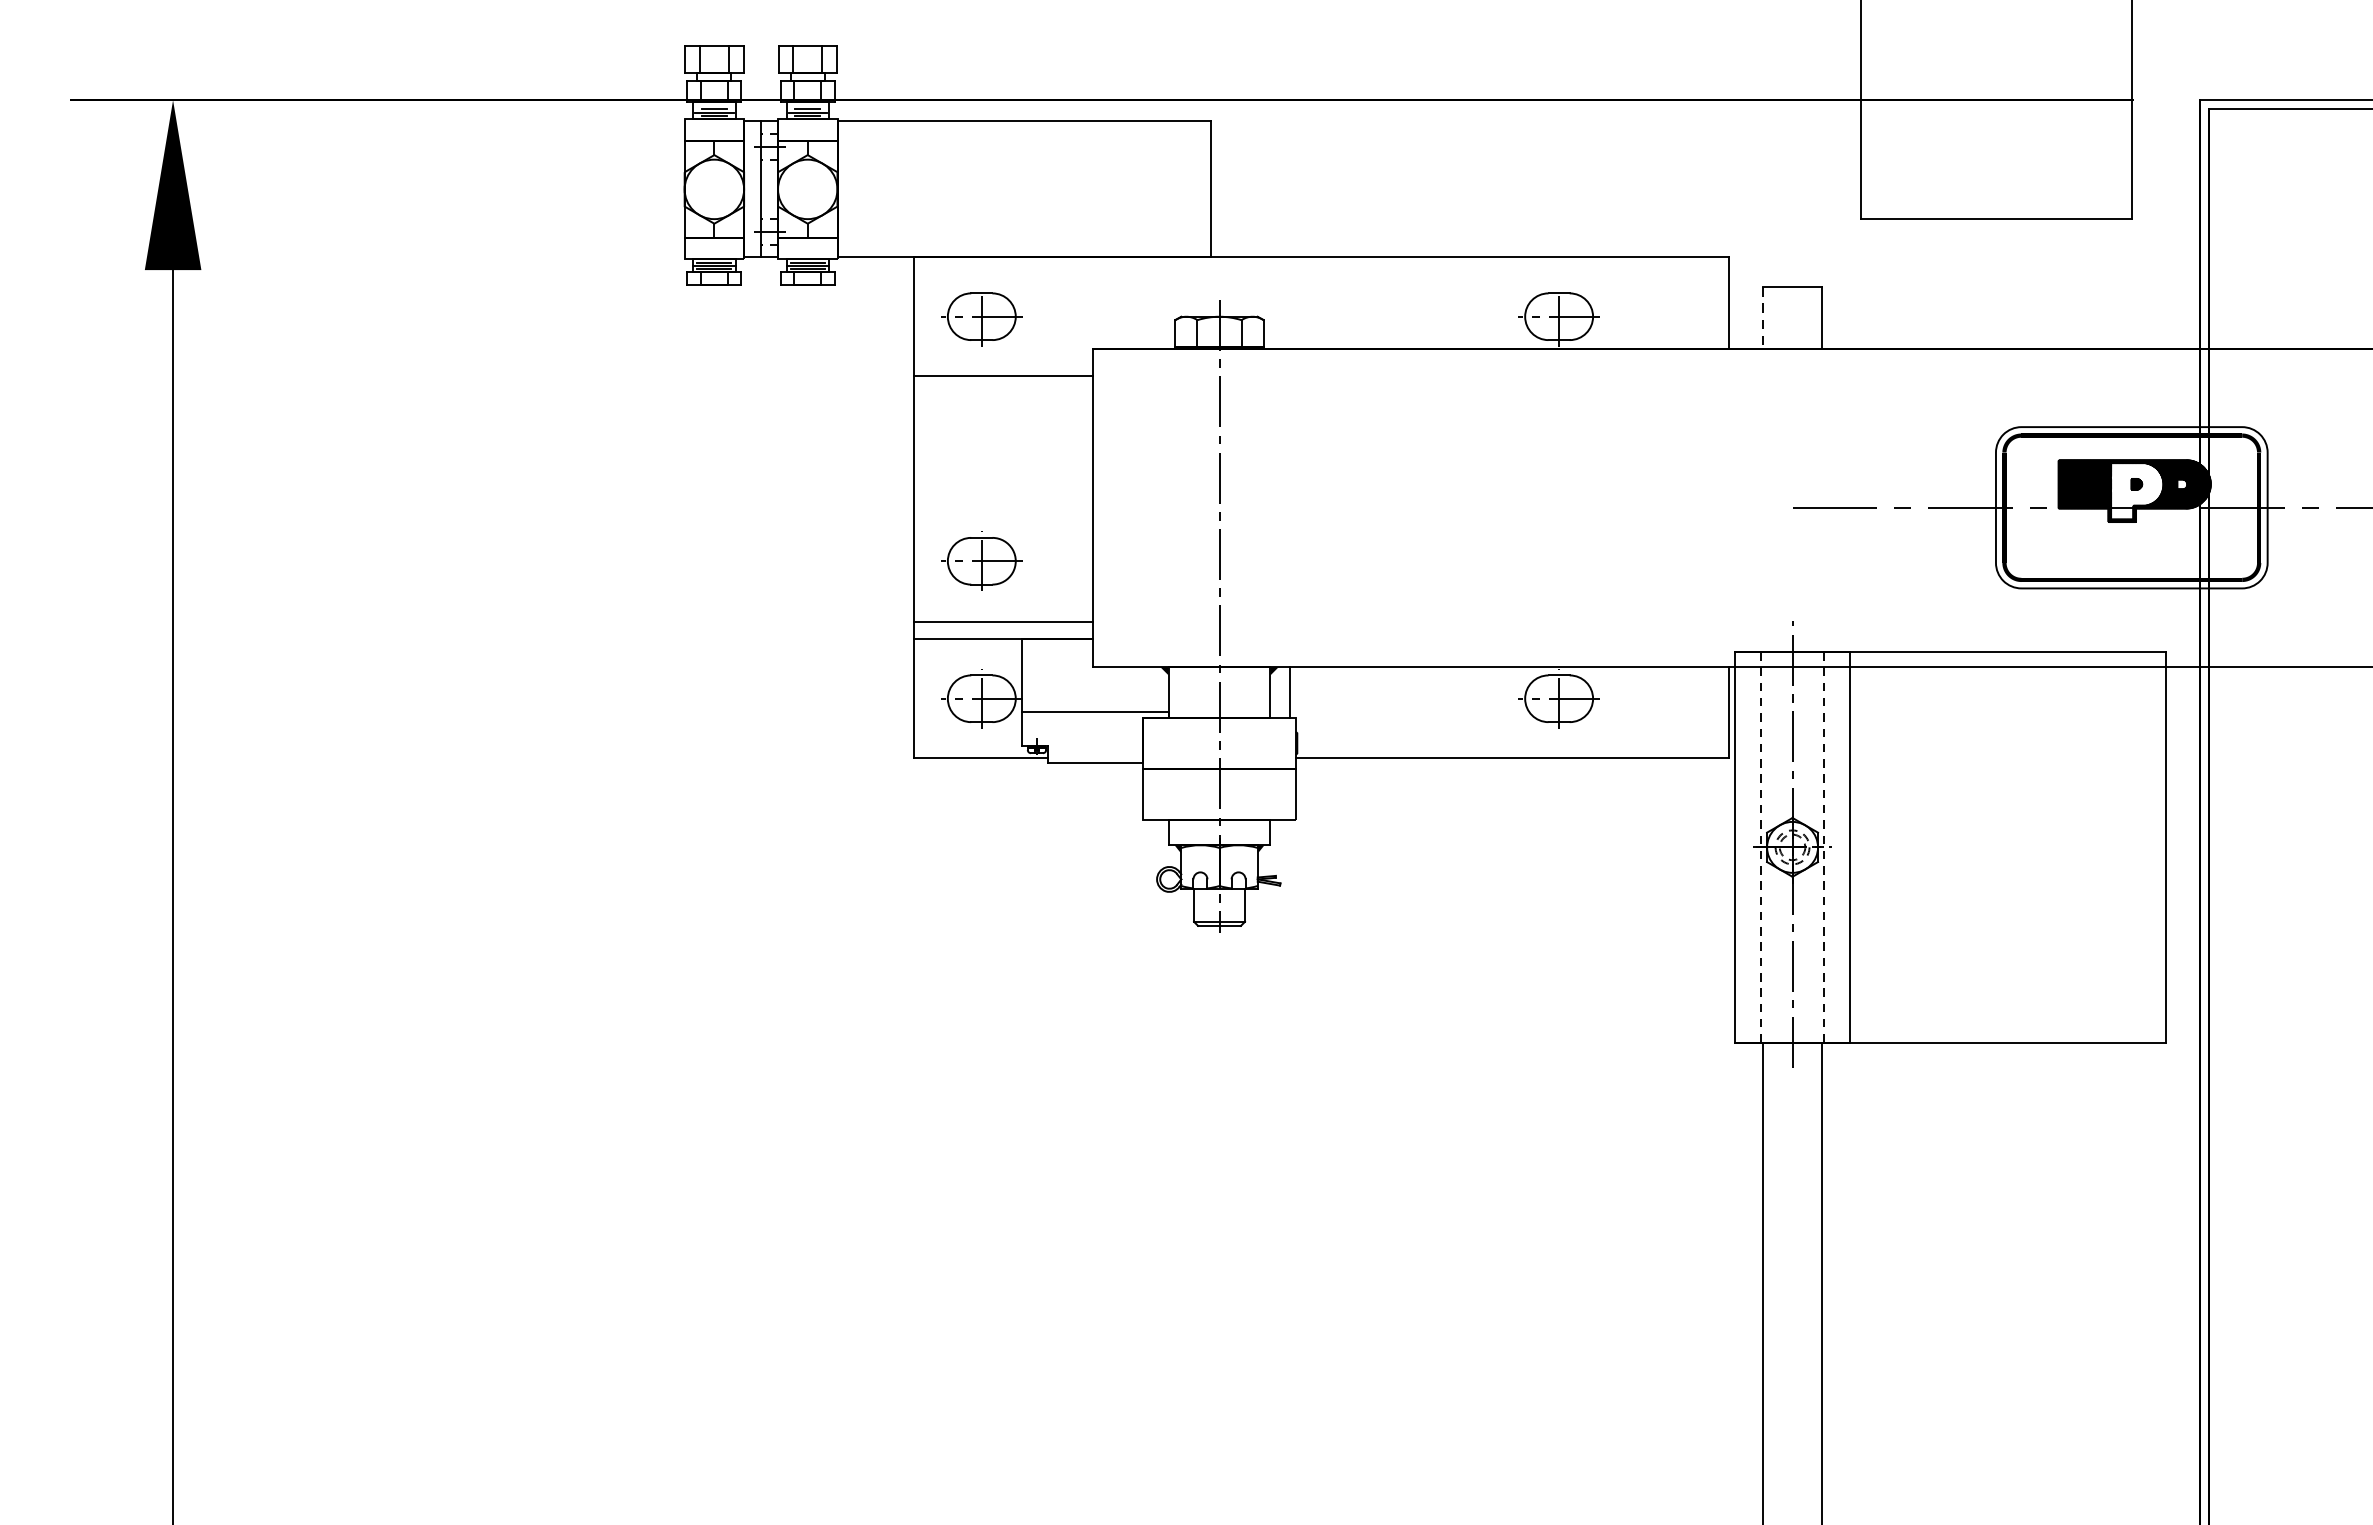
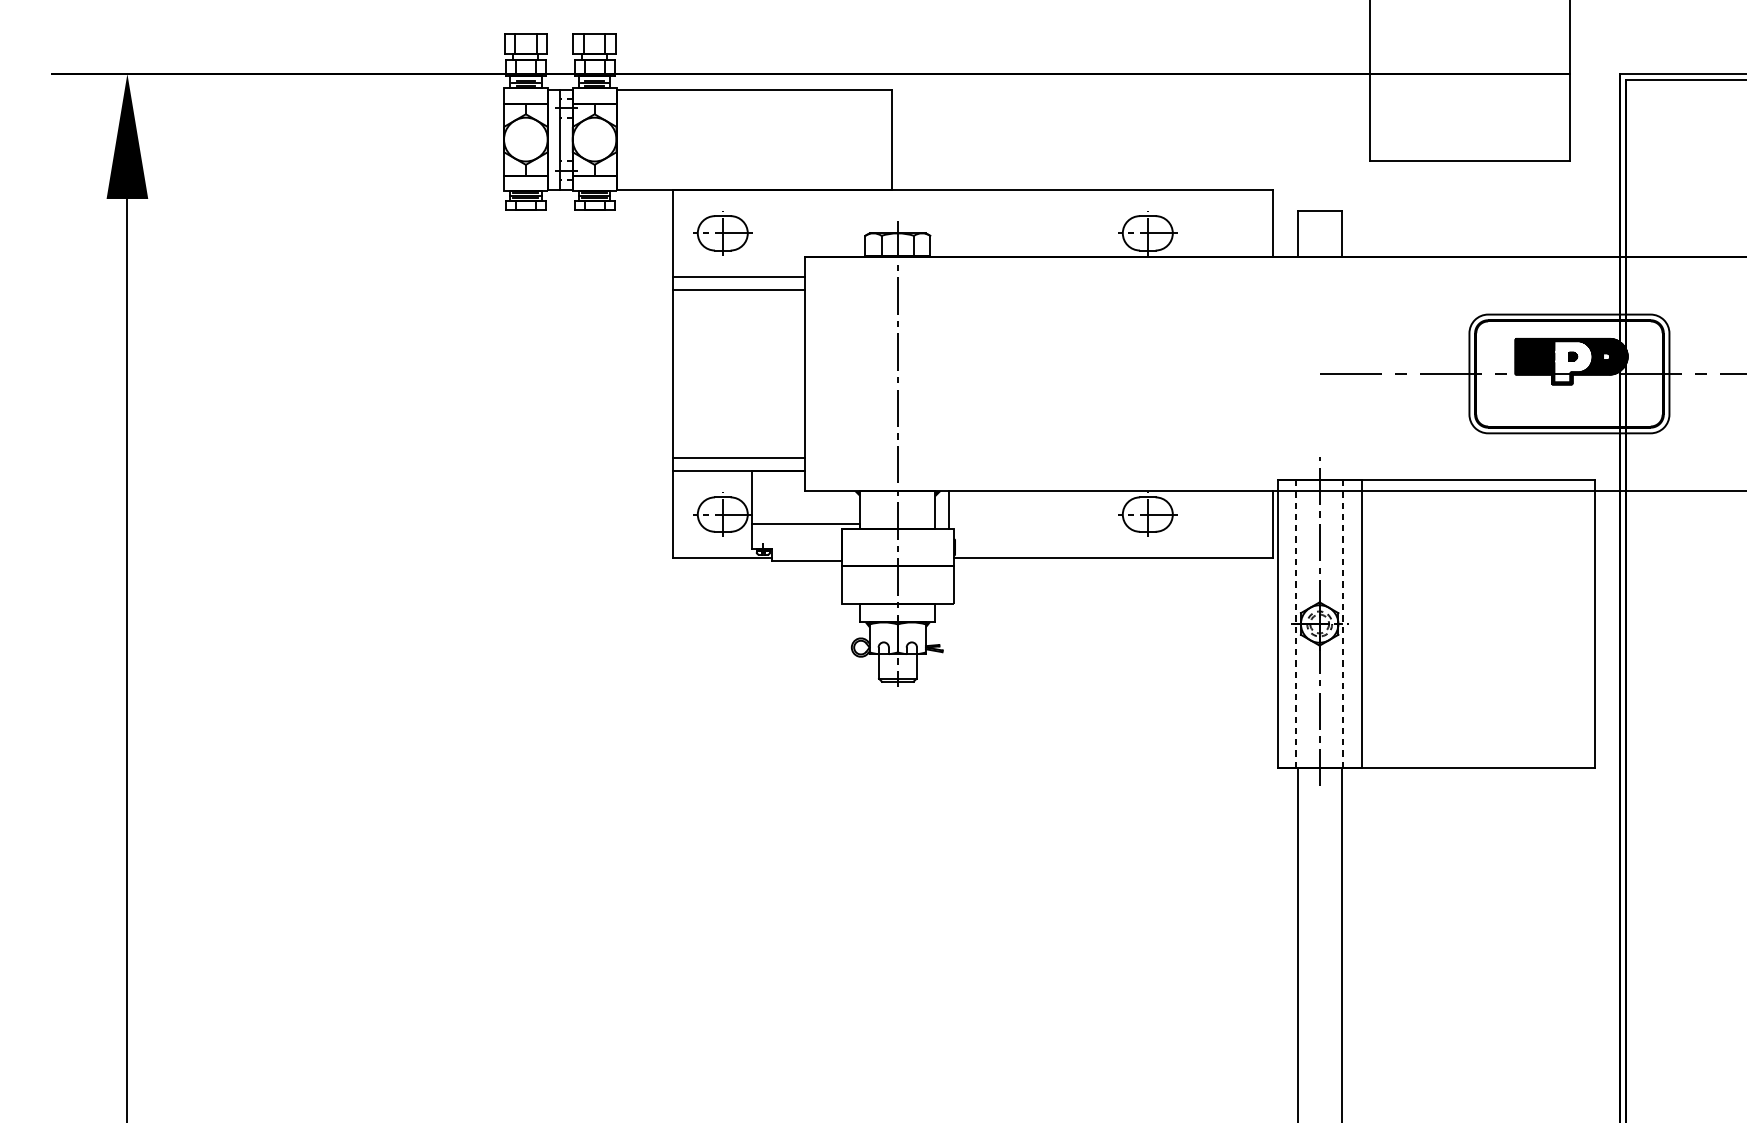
line: (1762, 318) -> (1297, 234), dashed -> solid
line: (1003, 393) -> (738, 289), added
part: (981, 561) -> (722, 413), removed

